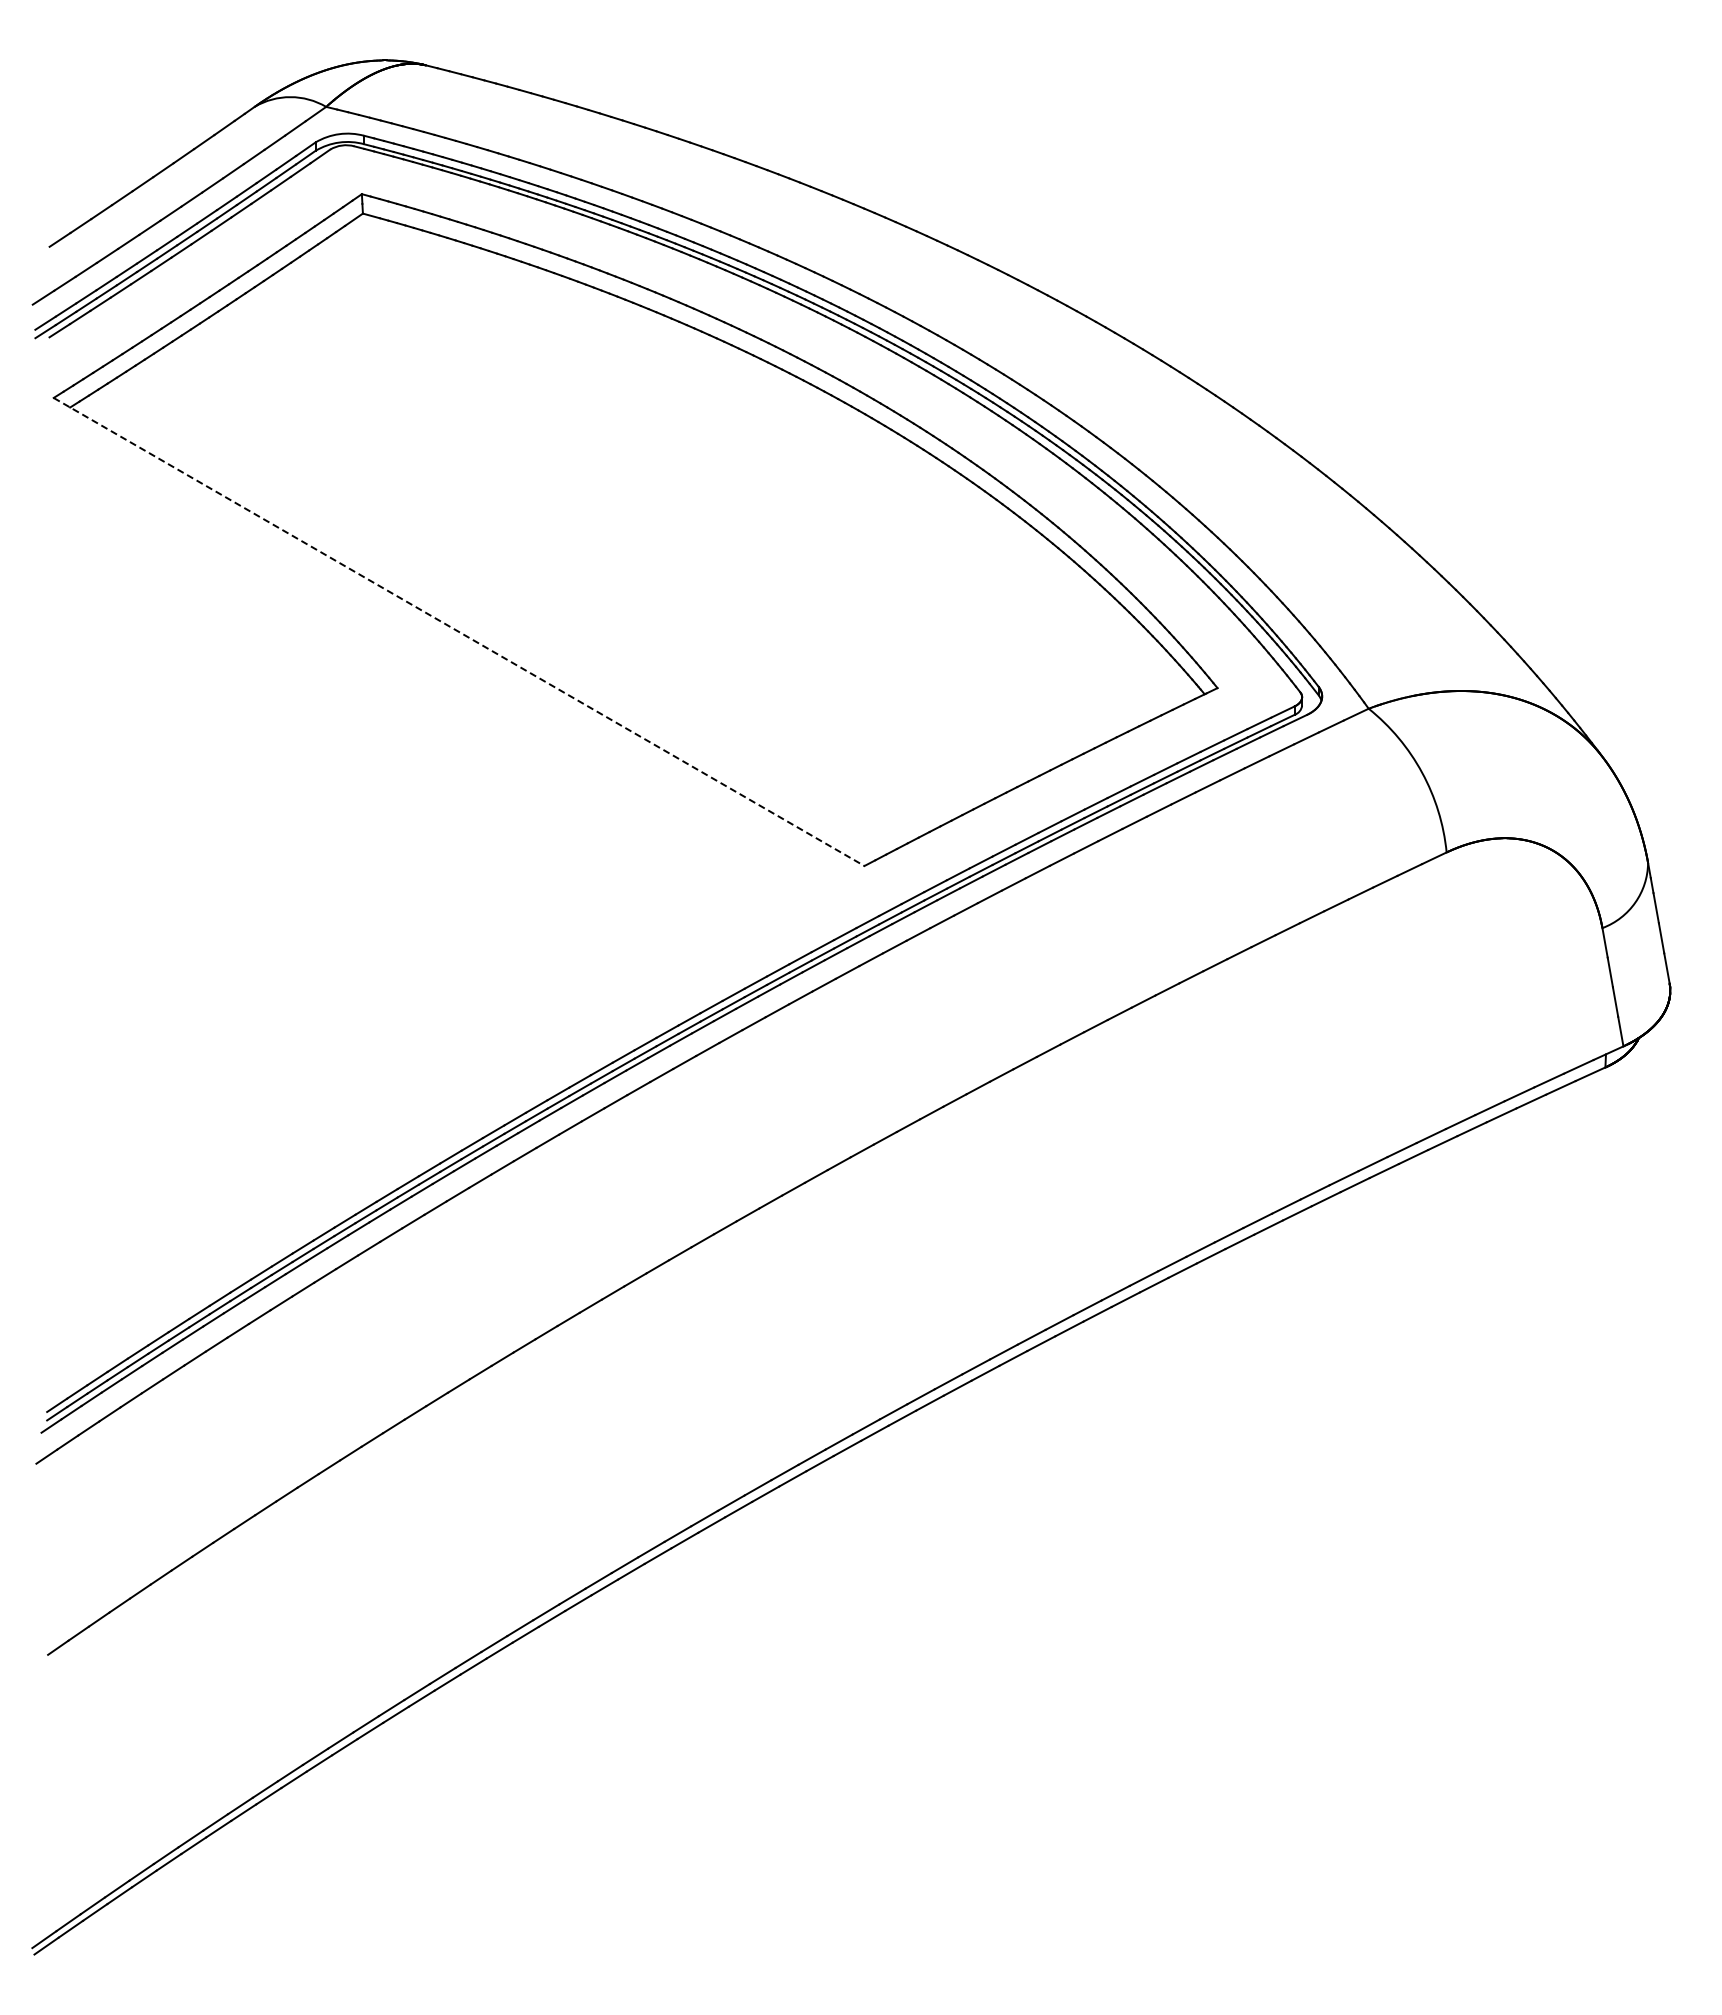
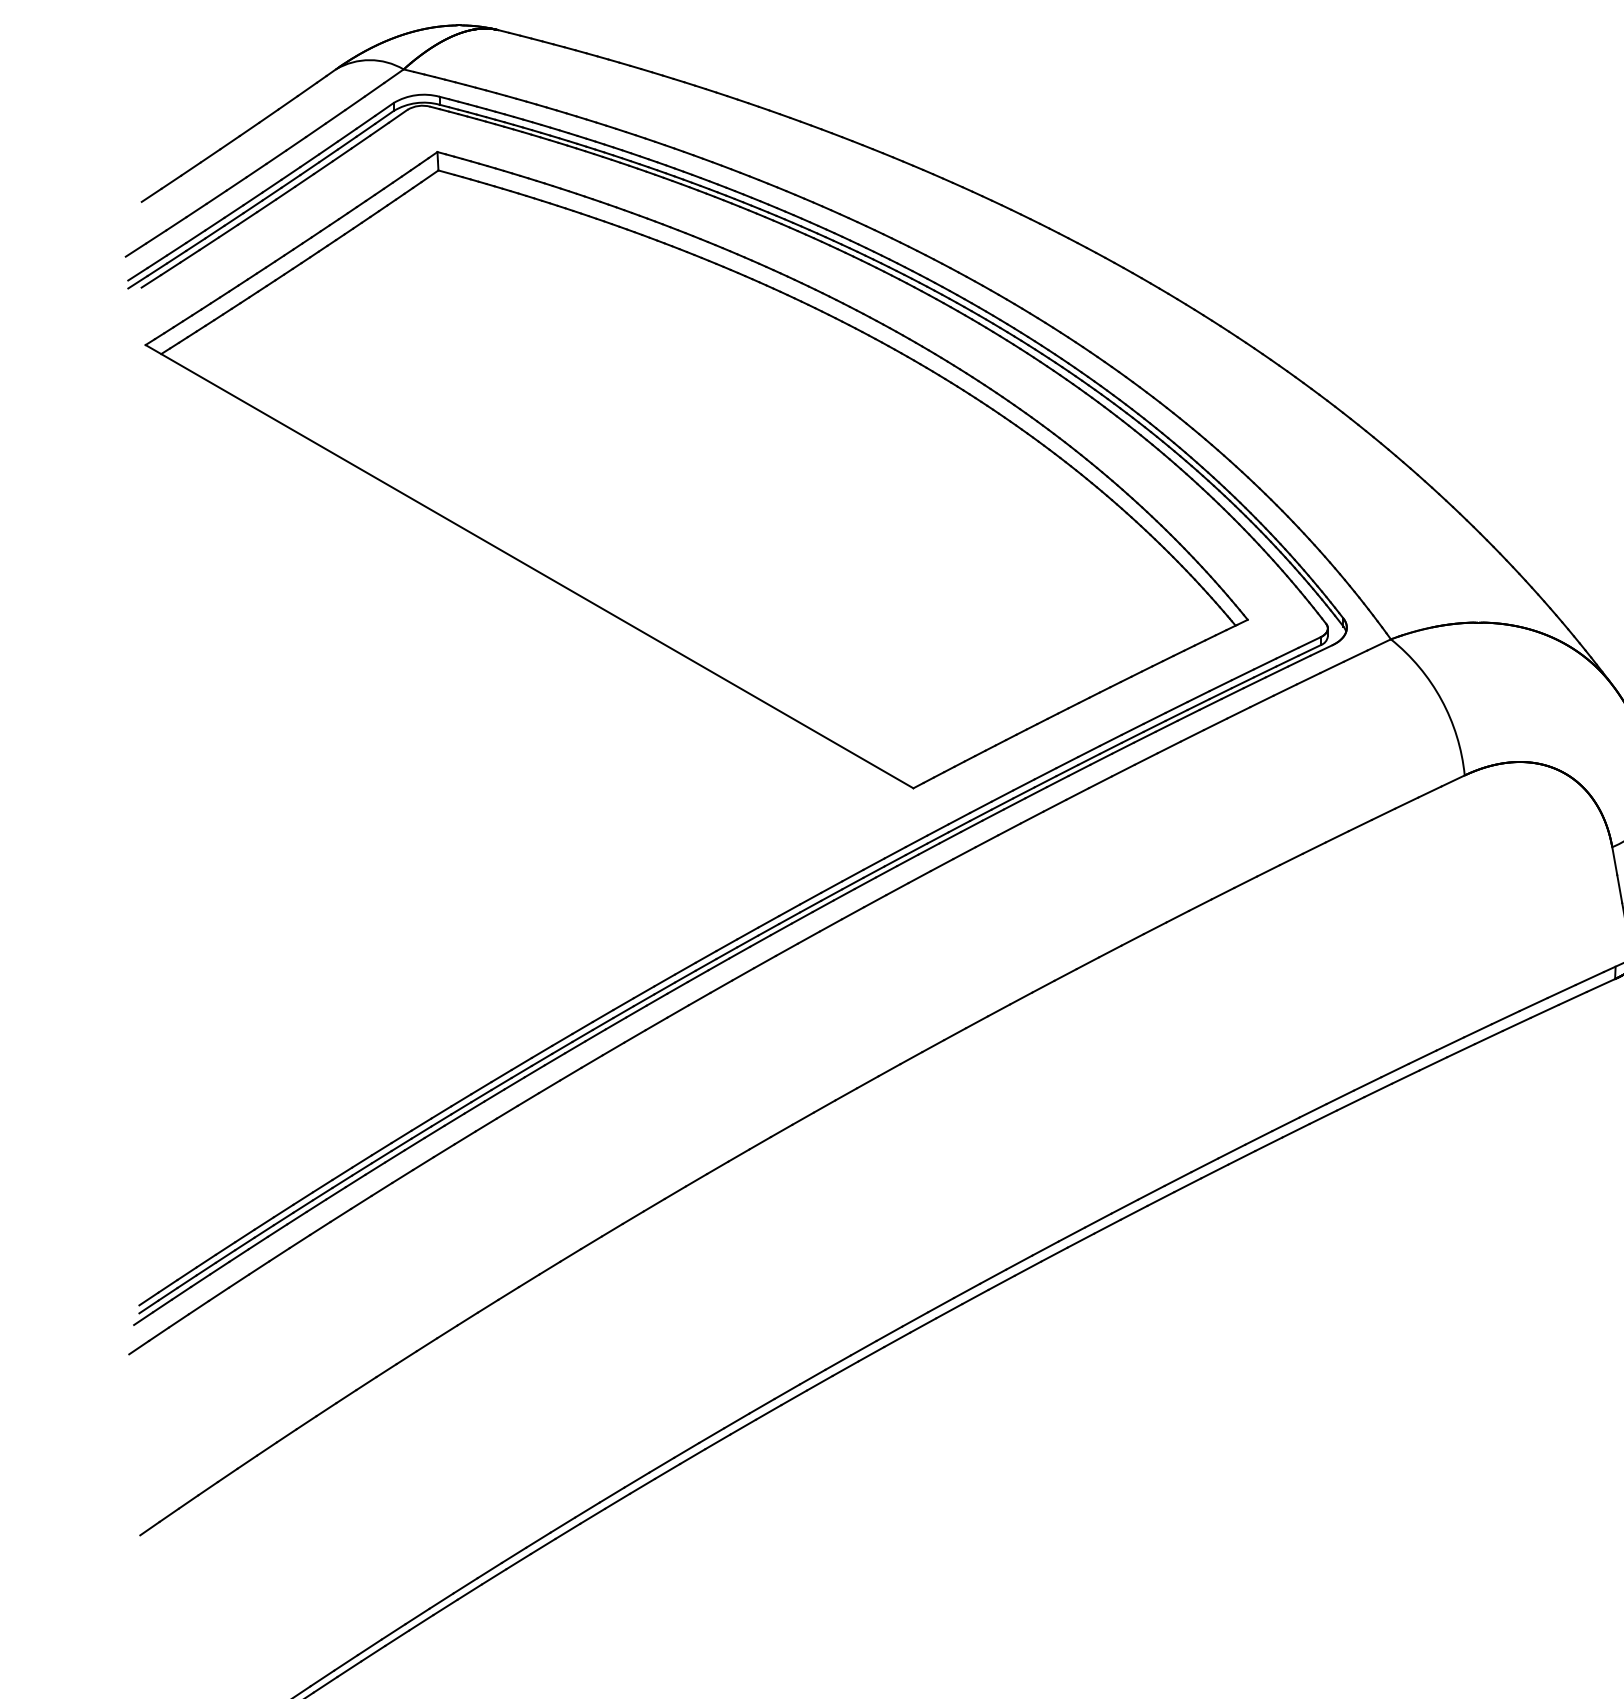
line: (459, 632) -> (529, 567), dashed -> solid

